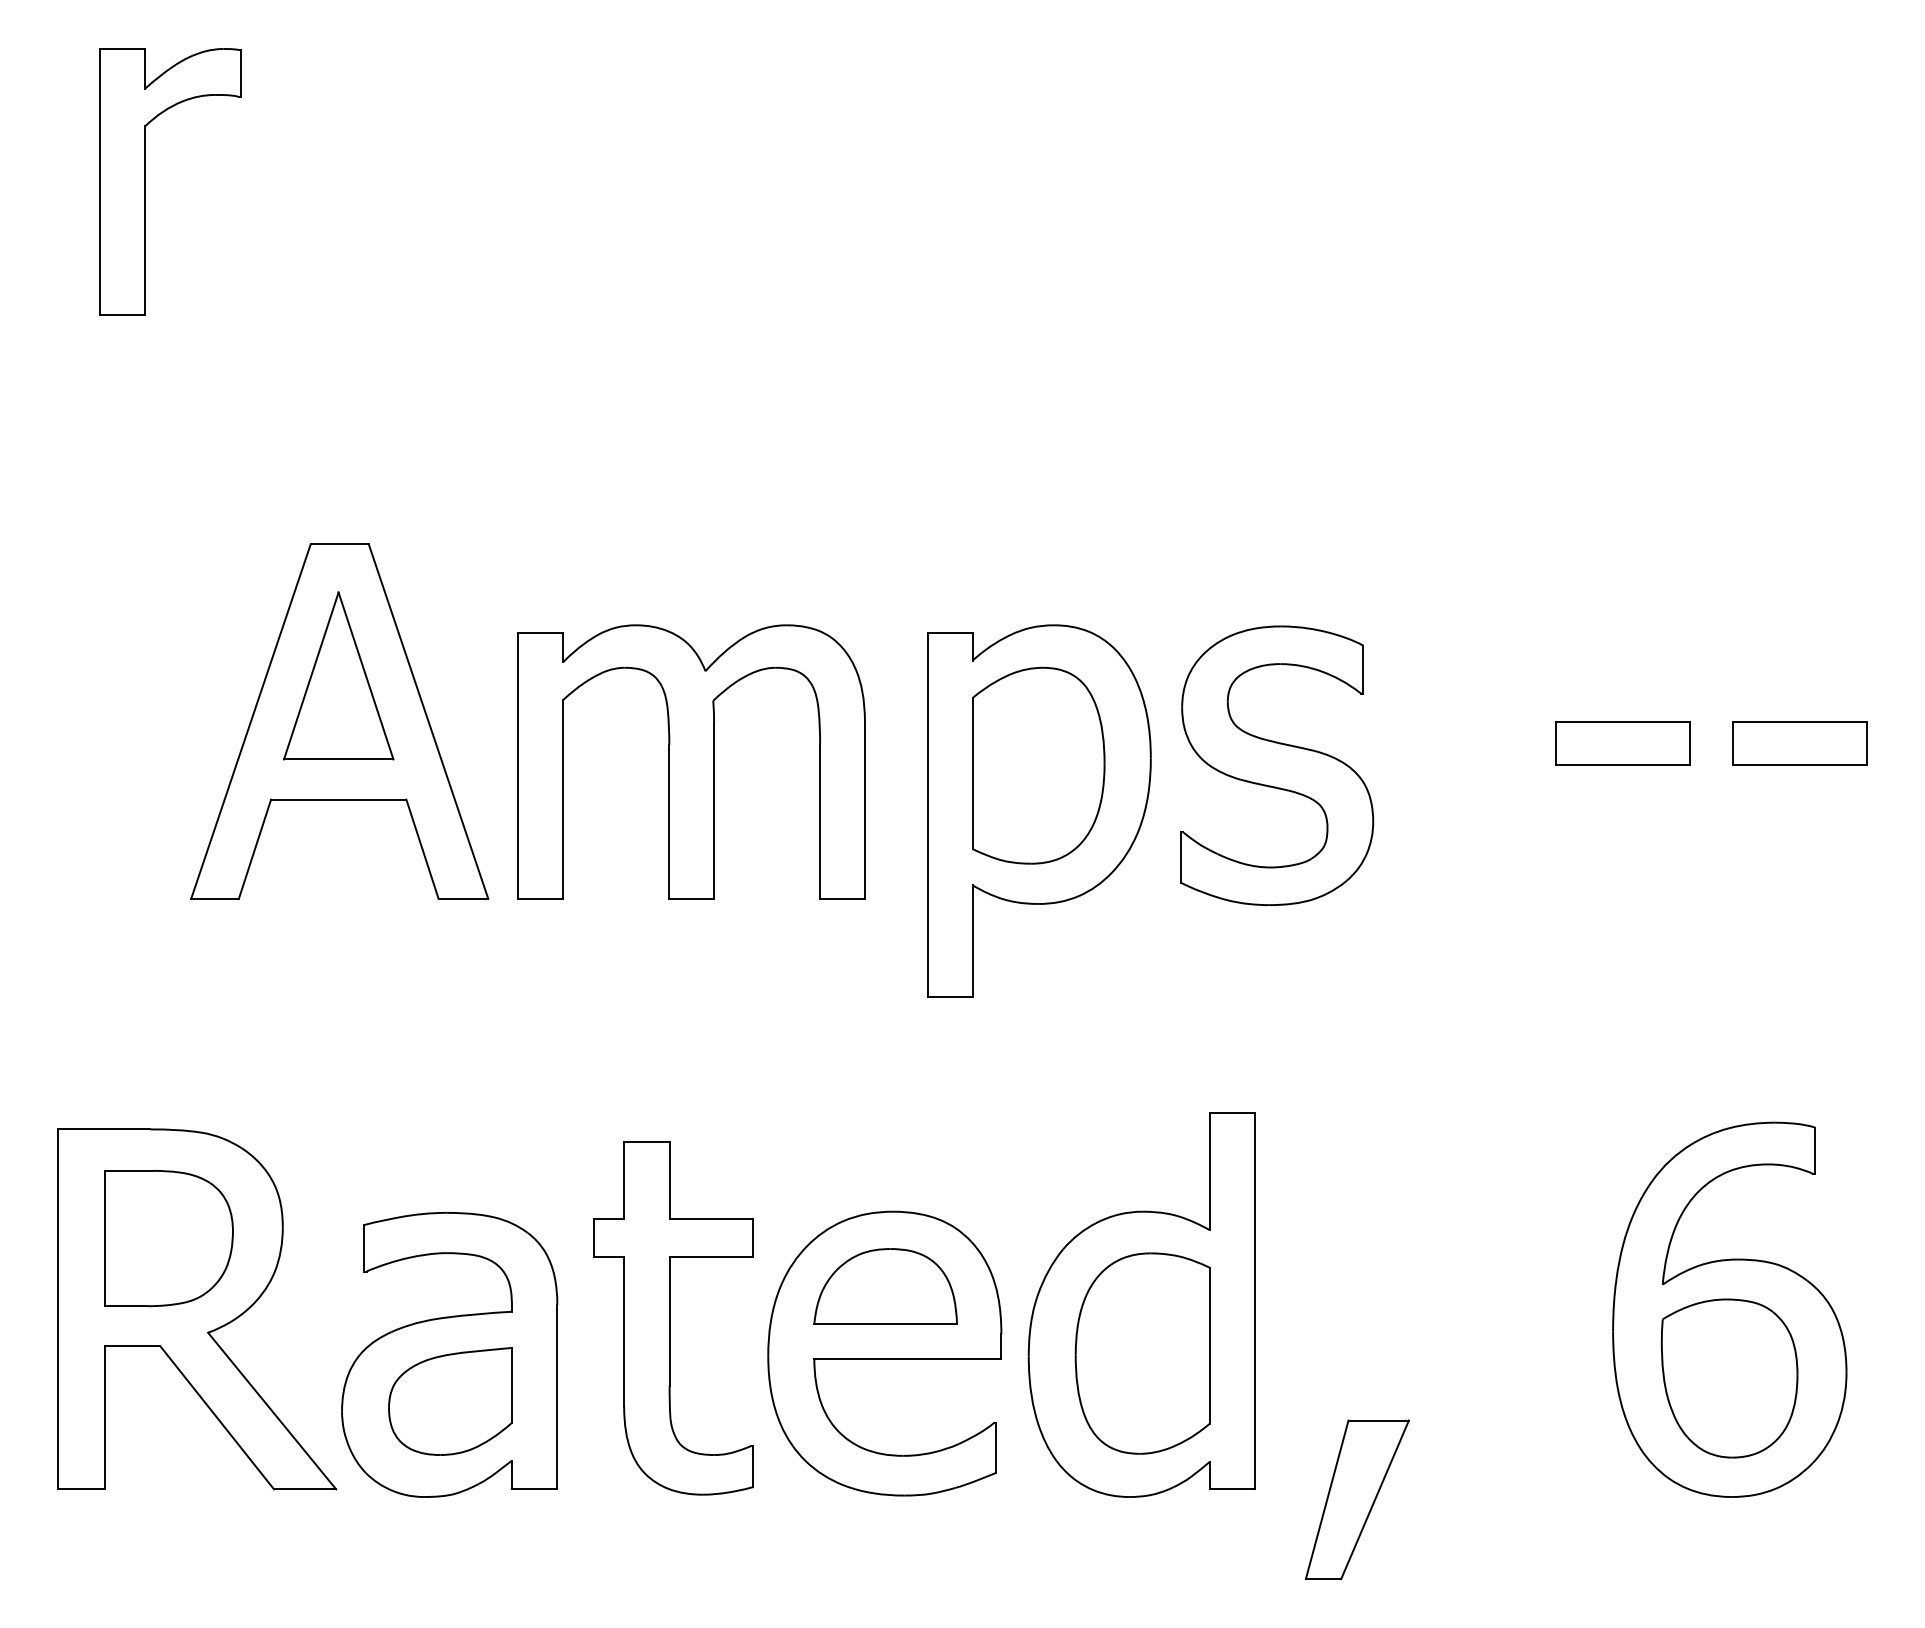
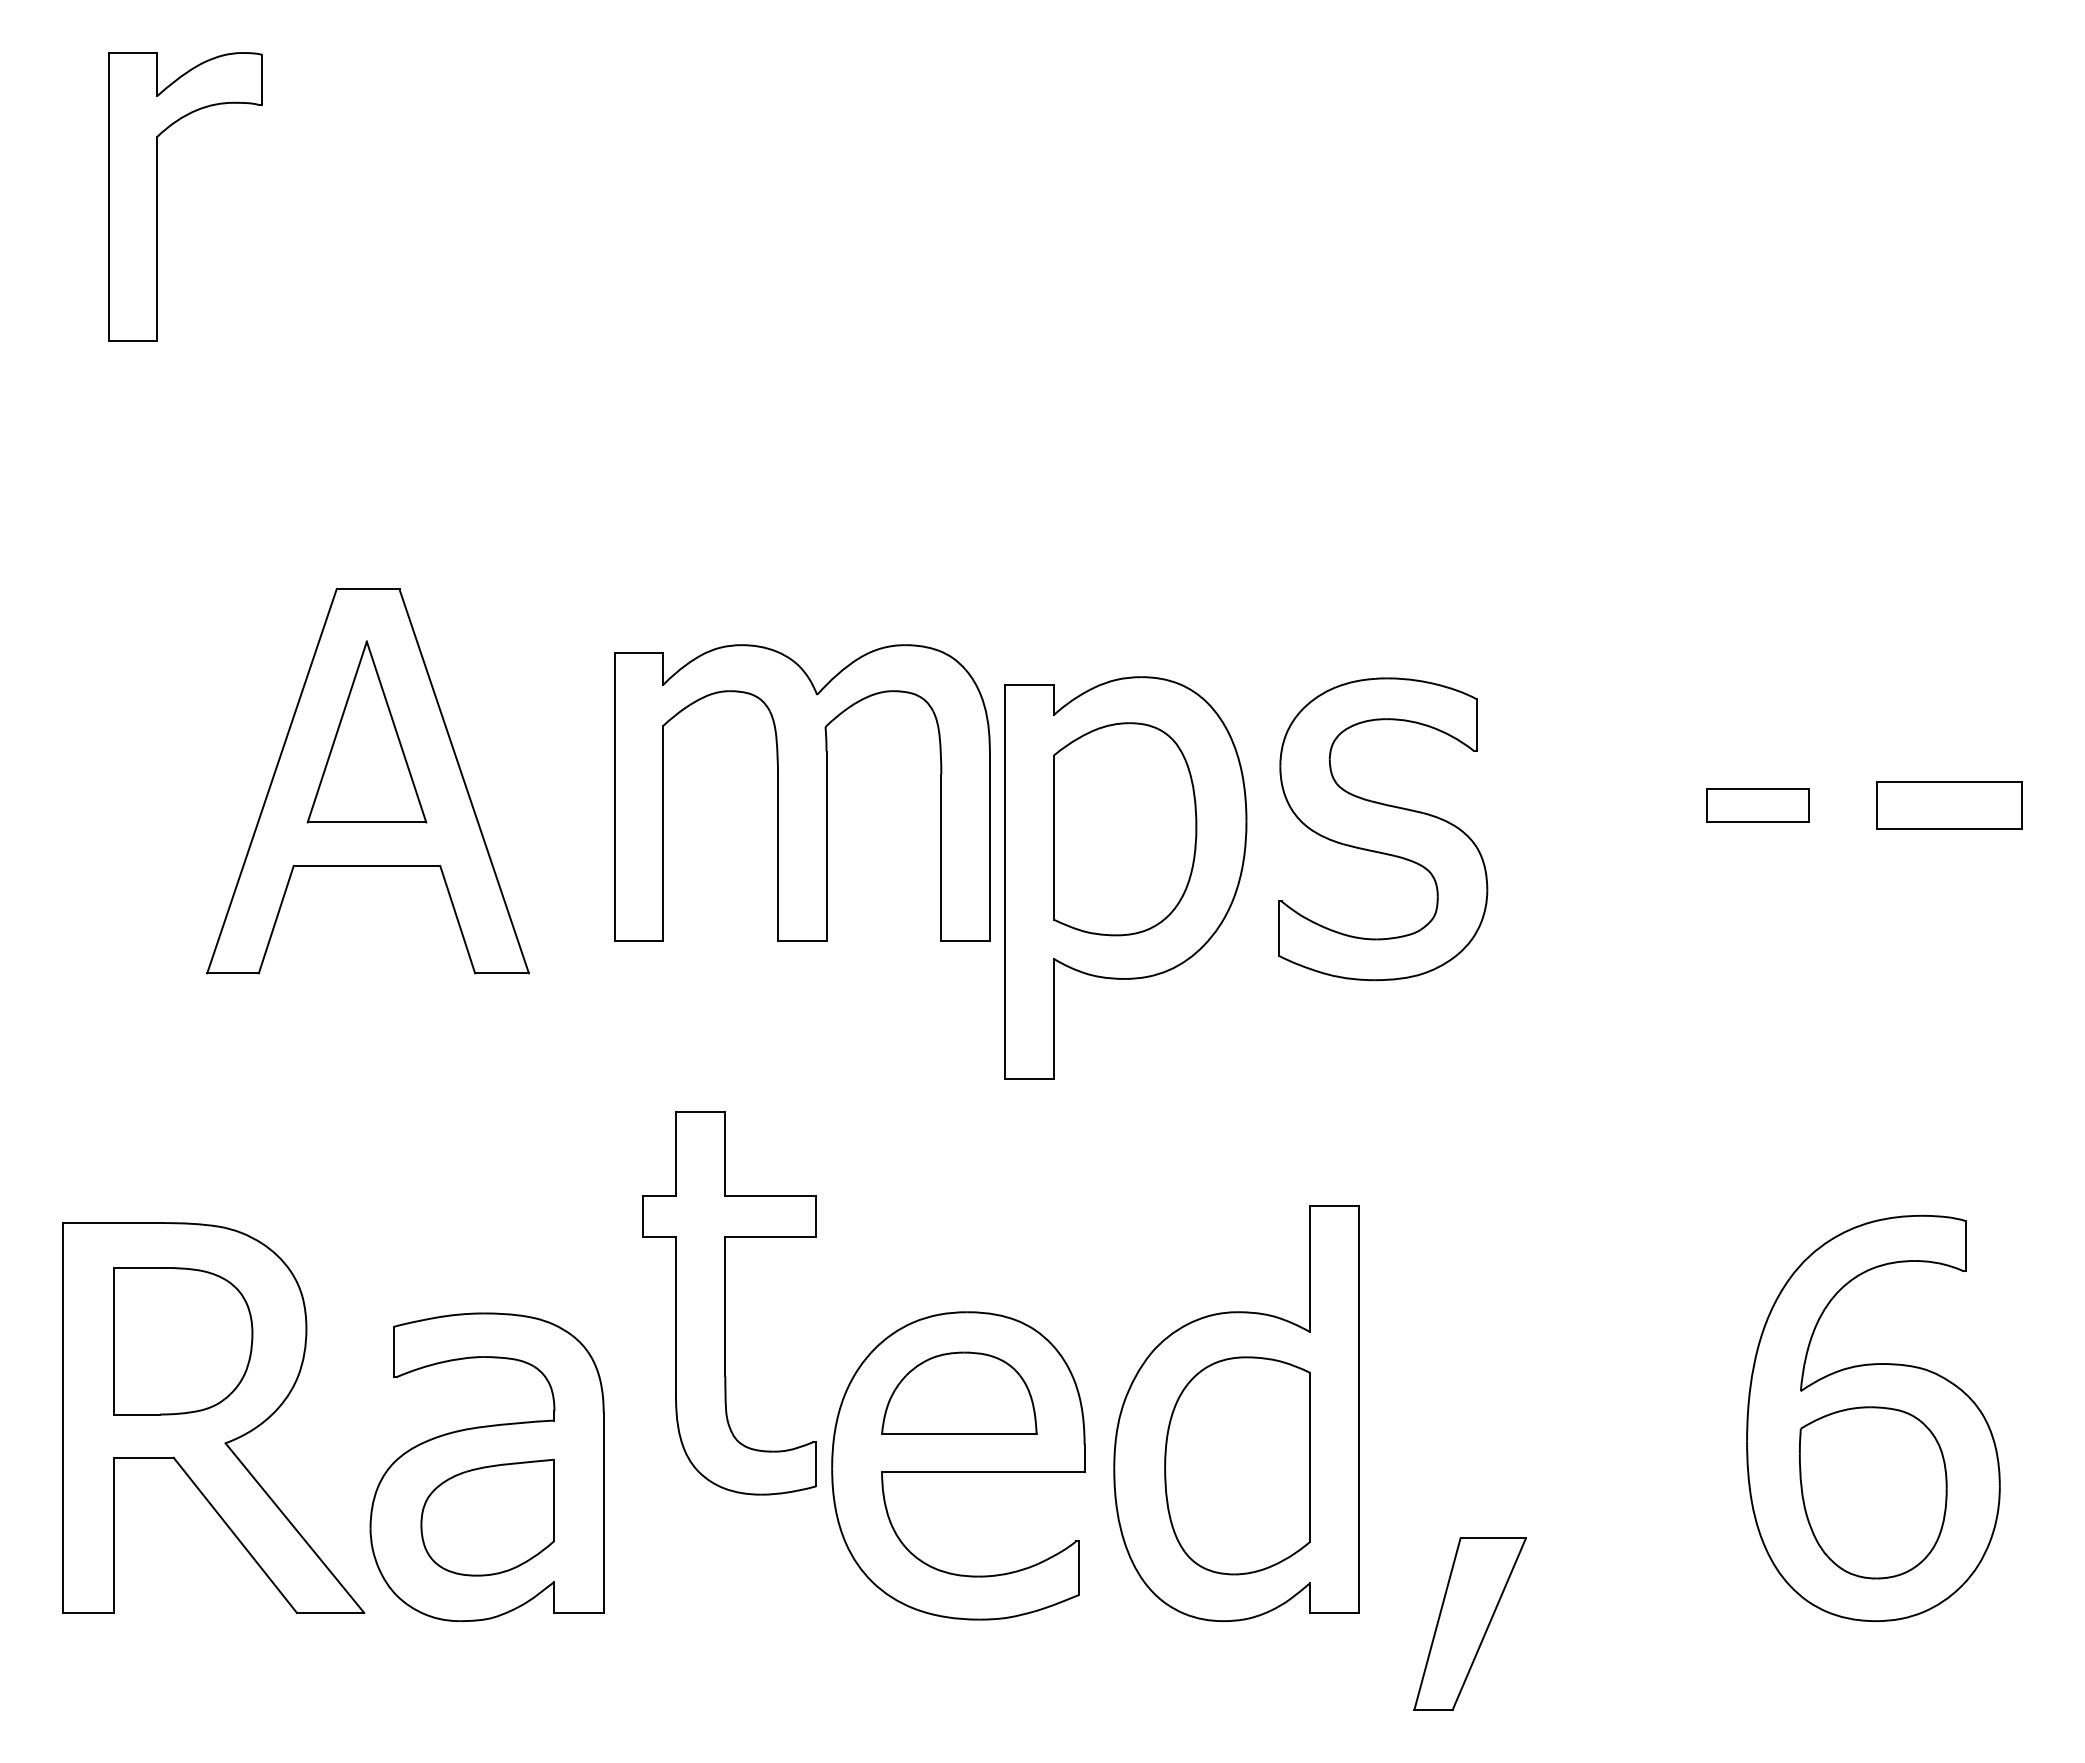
part: (1622, 743) -> (1757, 805), size x0.7
part: (691, 761) -> (802, 792), moved
part: (673, 1318) -> (729, 1303), moved

